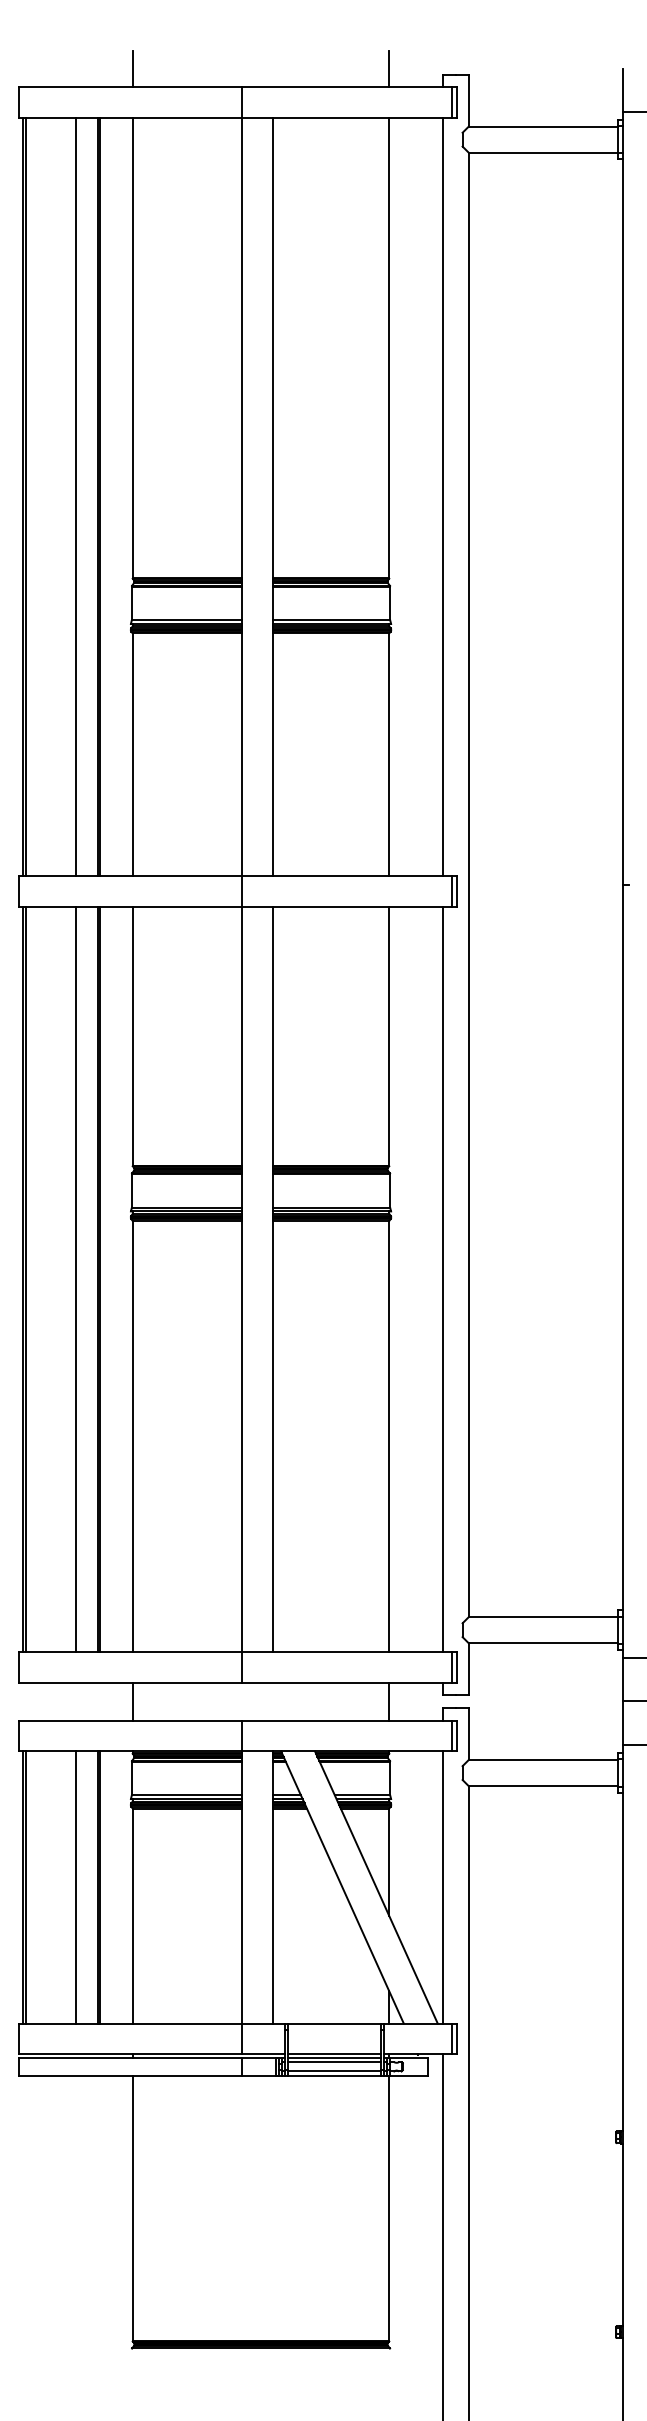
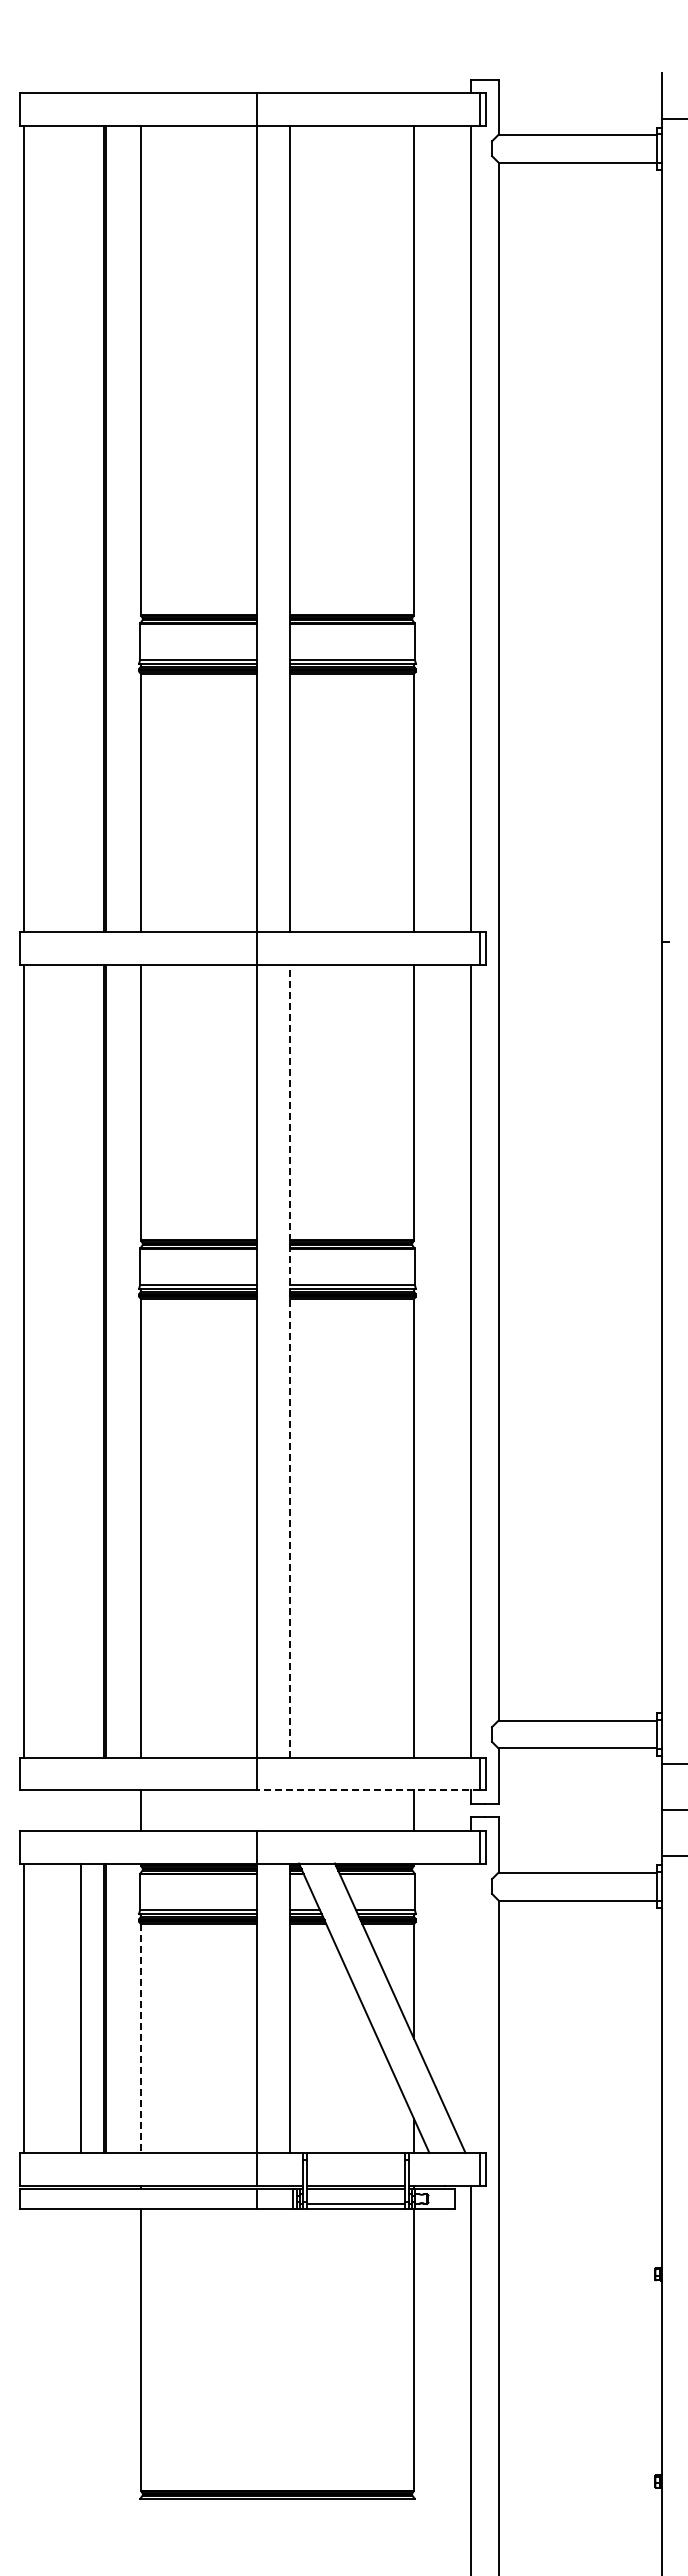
line: (132, 68) -> (140, 72), removed
line: (389, 68) -> (414, 72), removed
line: (26, 496) -> (27, 528), removed
line: (75, 496) -> (80, 528), removed
line: (26, 1278) -> (27, 1360), removed
line: (75, 1278) -> (80, 1360), removed
line: (273, 1278) -> (290, 1360), solid -> dashed
line: (346, 1682) -> (368, 1790), solid -> dashed
line: (26, 1887) -> (27, 2008), removed
line: (442, 1887) -> (470, 2008), removed
line: (132, 1916) -> (140, 2039), solid -> dashed
line: (334, 2062) -> (355, 2194), removed

